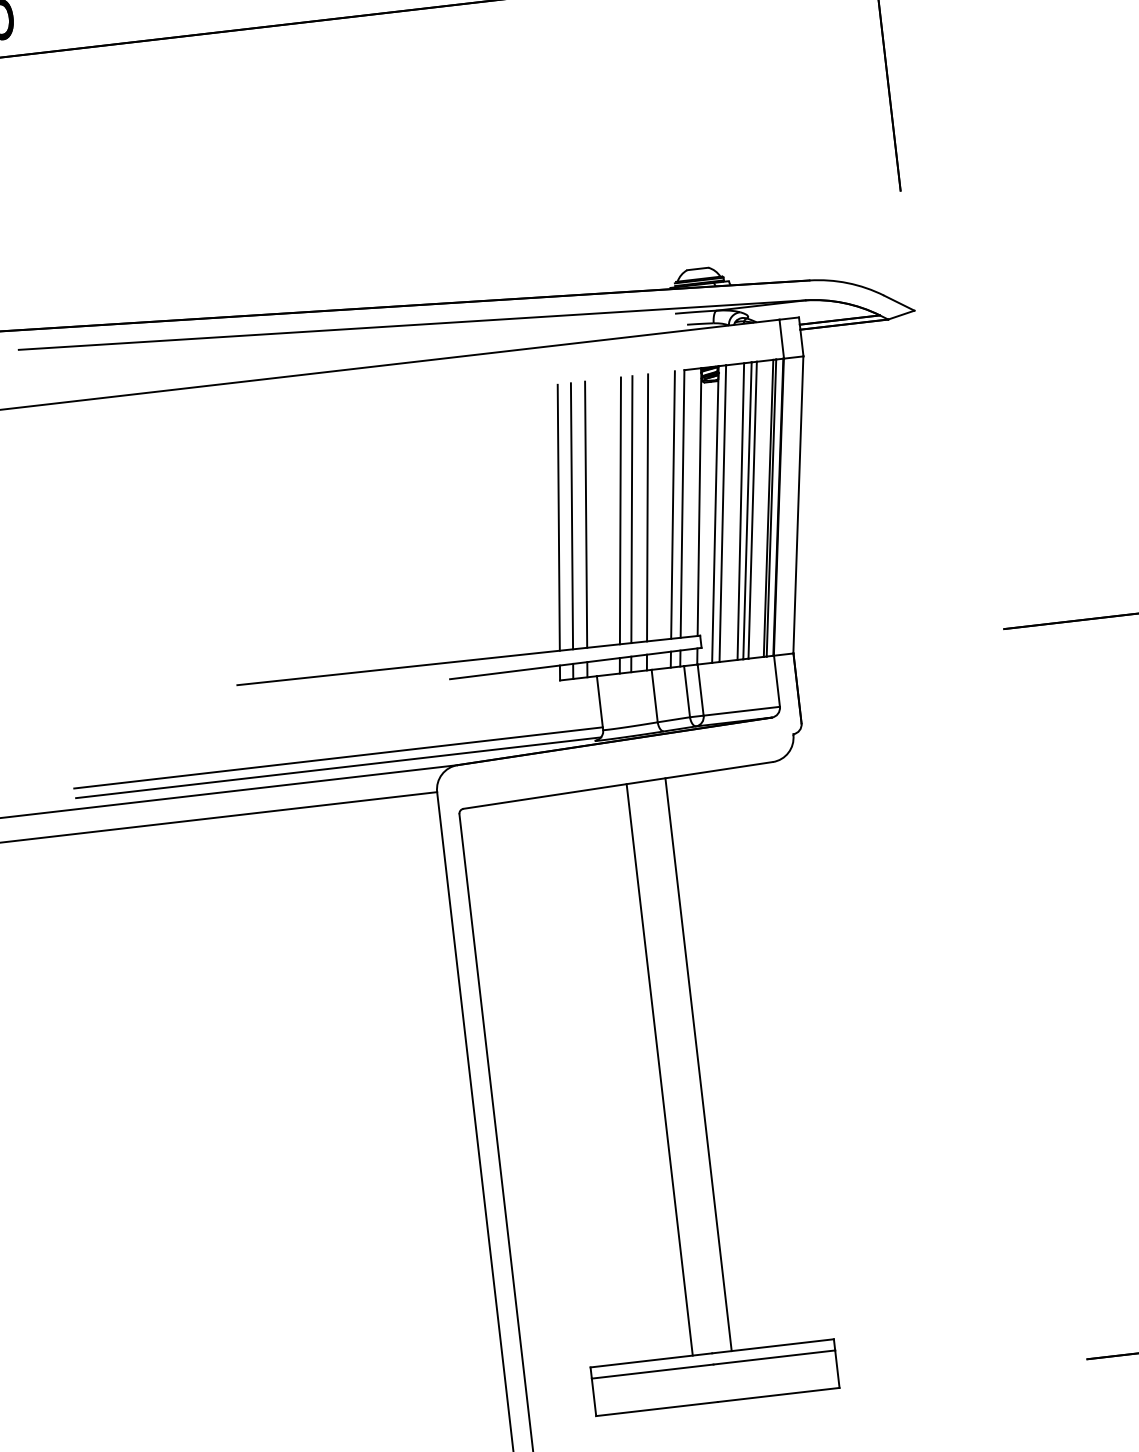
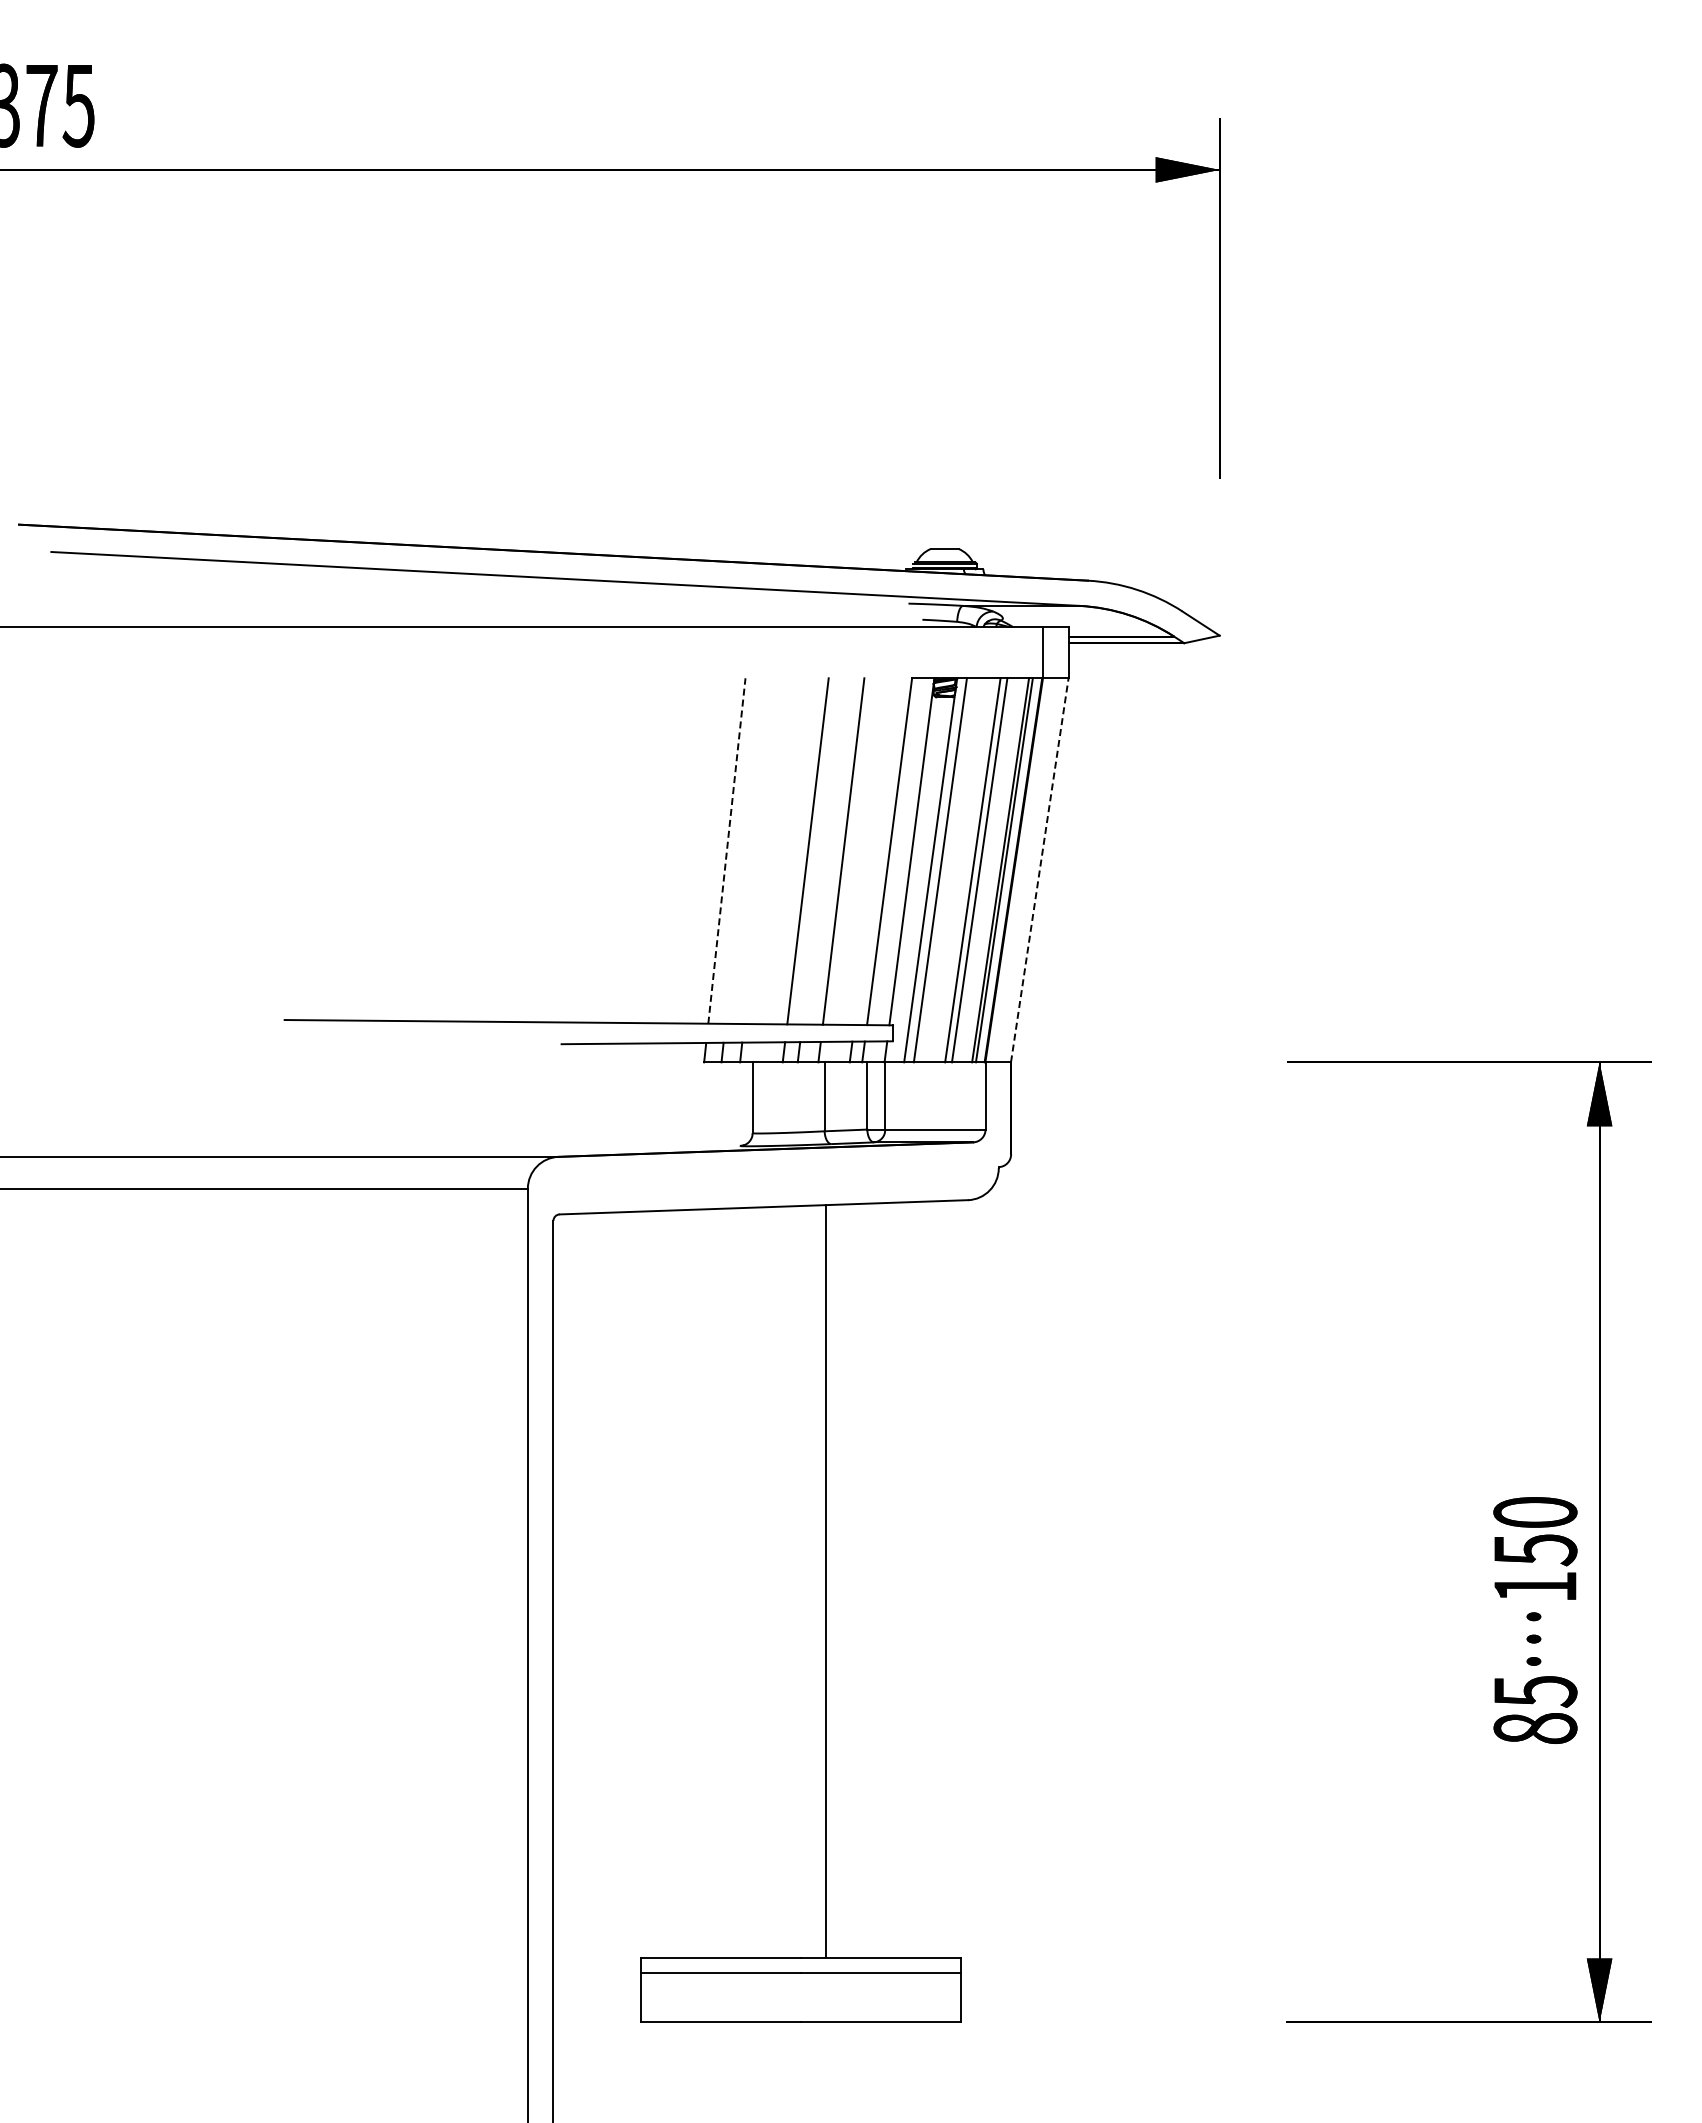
line: (672, 504) -> (876, 851), removed
line: (798, 504) -> (1039, 869), solid -> dashed
line: (631, 509) -> (822, 851), removed
line: (740, 511) -> (963, 870), removed
line: (571, 515) -> (743, 850), removed
line: (585, 515) -> (762, 851), removed
line: (558, 518) -> (726, 851), solid -> dashed
line: (338, 757) -> (404, 1129), removed
line: (338, 767) -> (403, 1142), removed
line: (660, 1069) -> (775, 1582), removed

